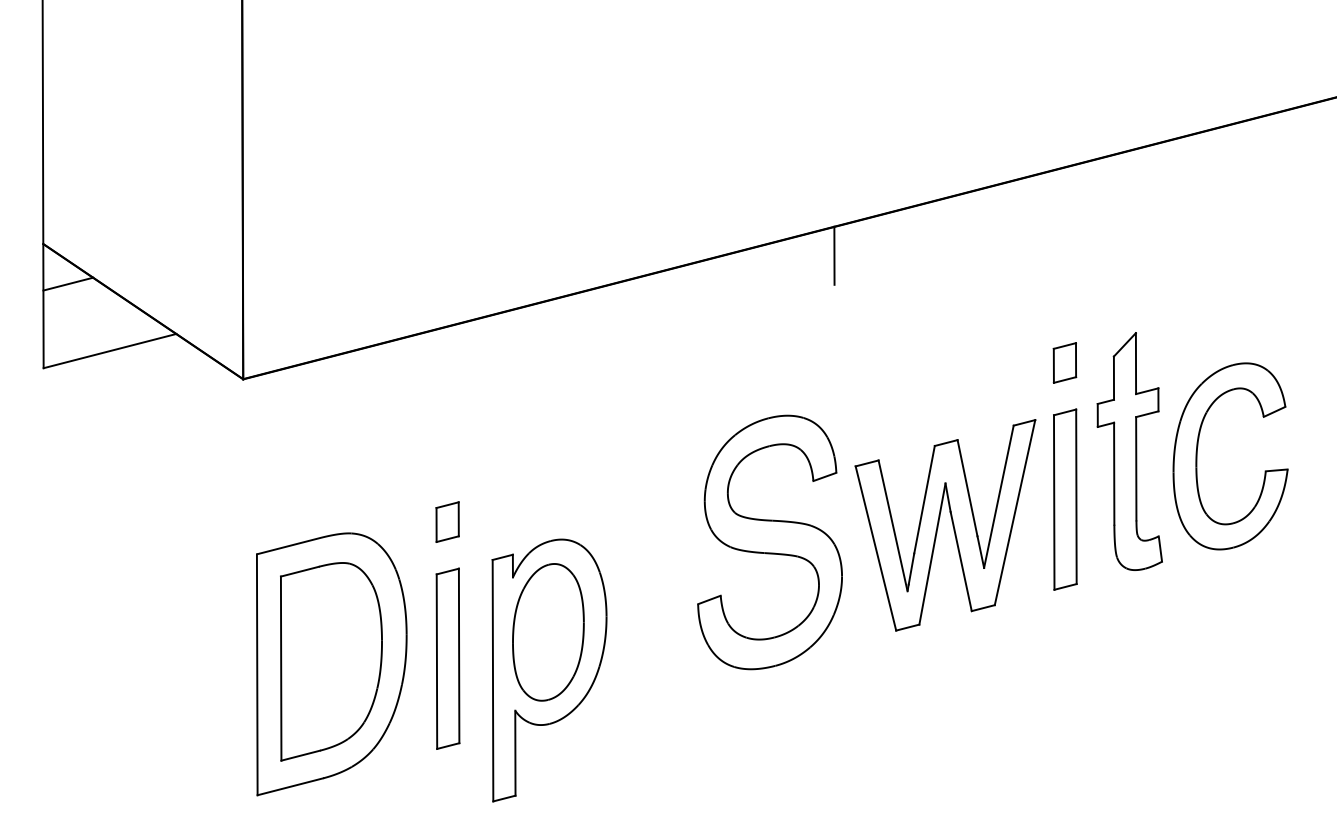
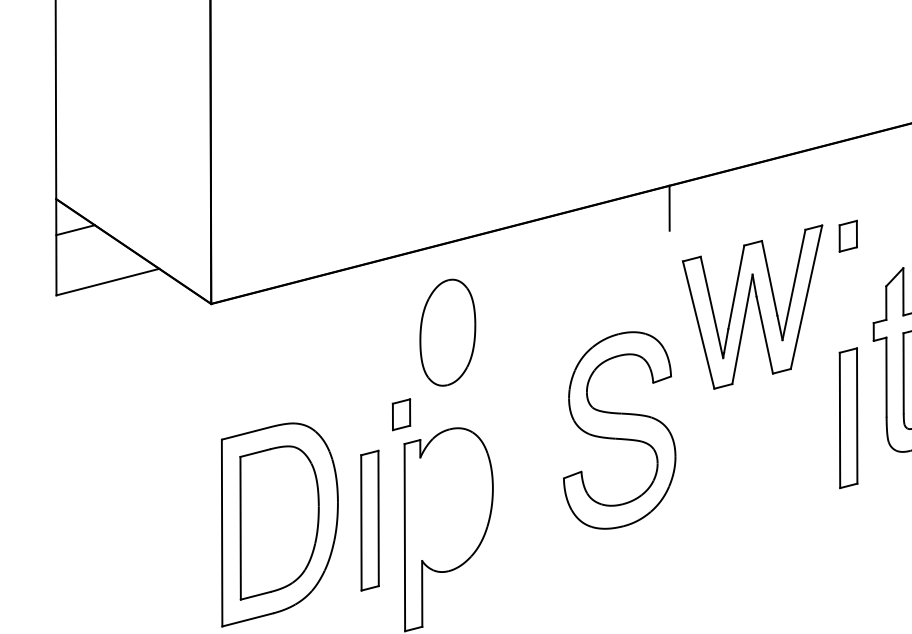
part: (1064, 362) -> (847, 235), moved
part: (1065, 499) -> (848, 418), moved
part: (447, 521) -> (401, 414), moved
part: (939, 522) -> (747, 304), moved
part: (548, 632) -> (447, 332), moved

